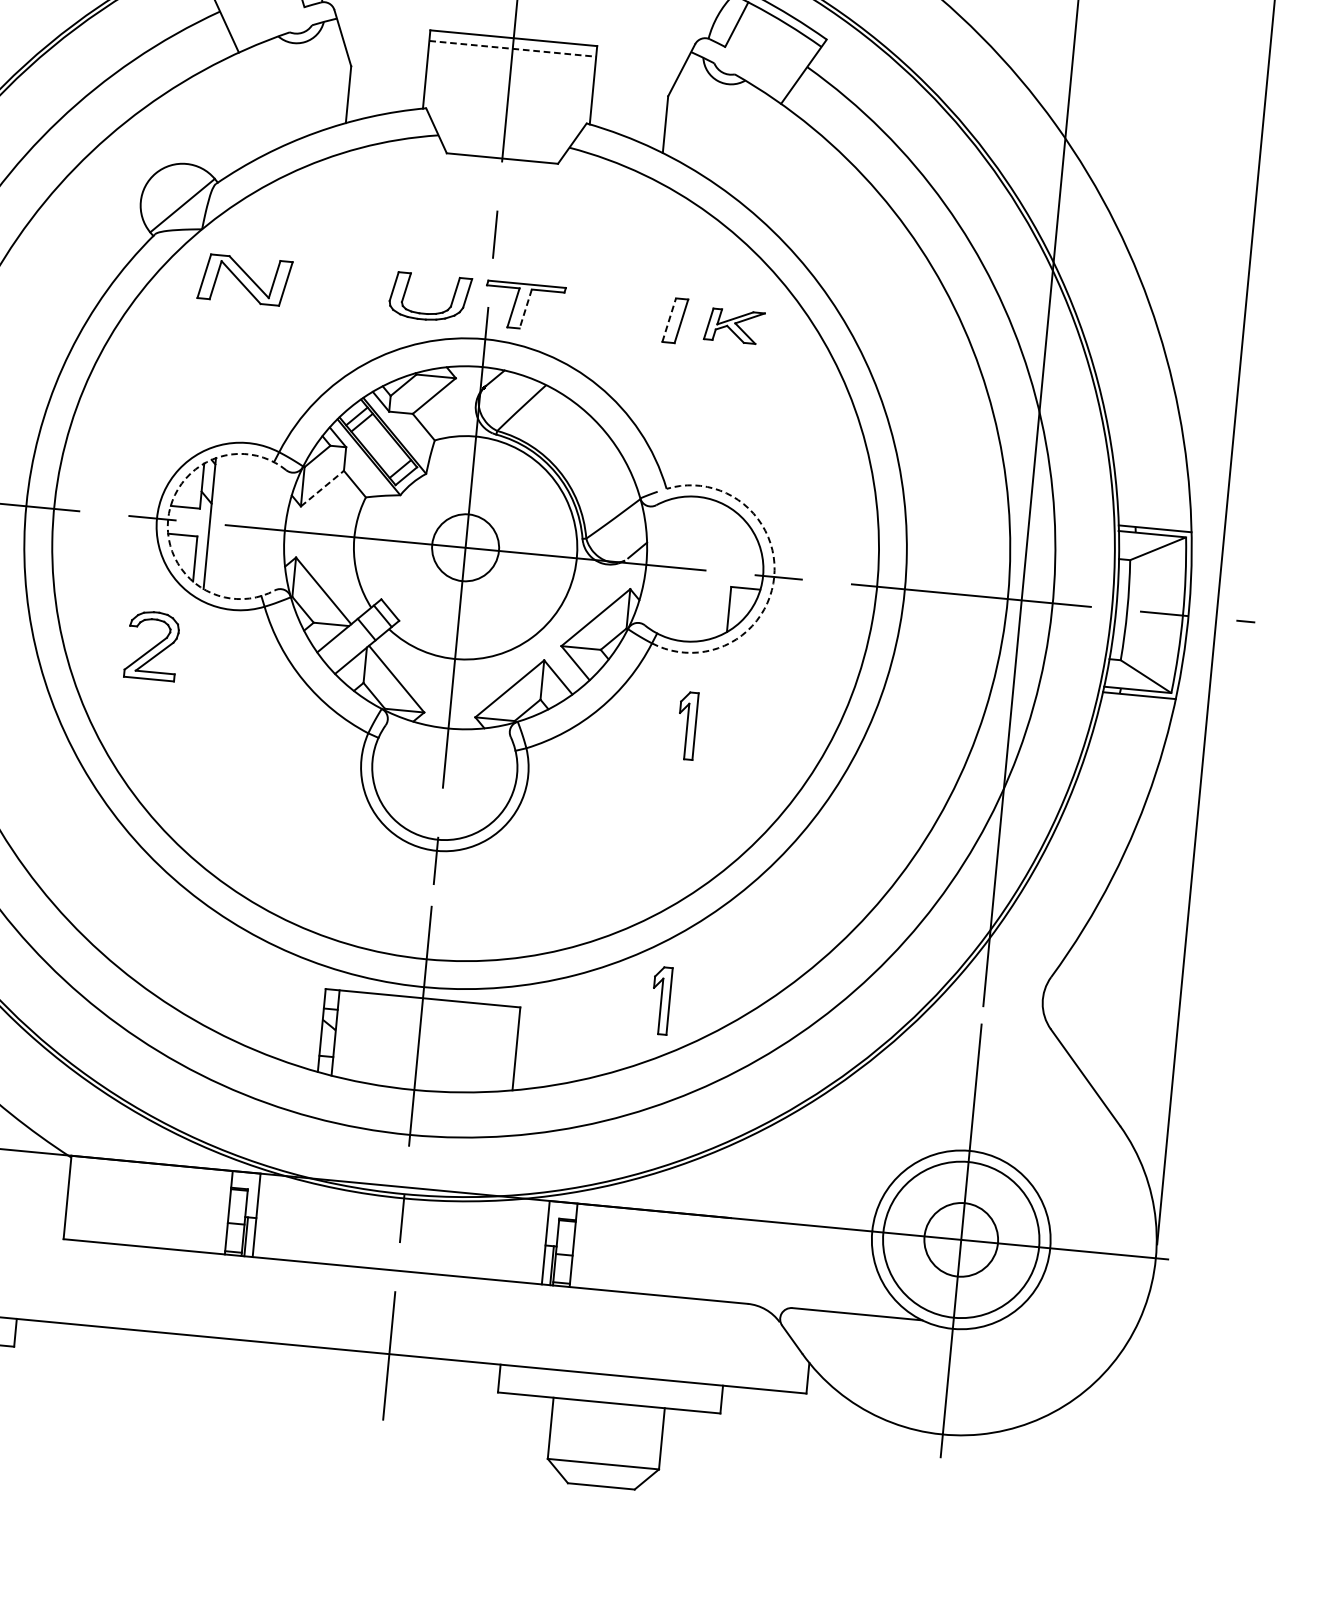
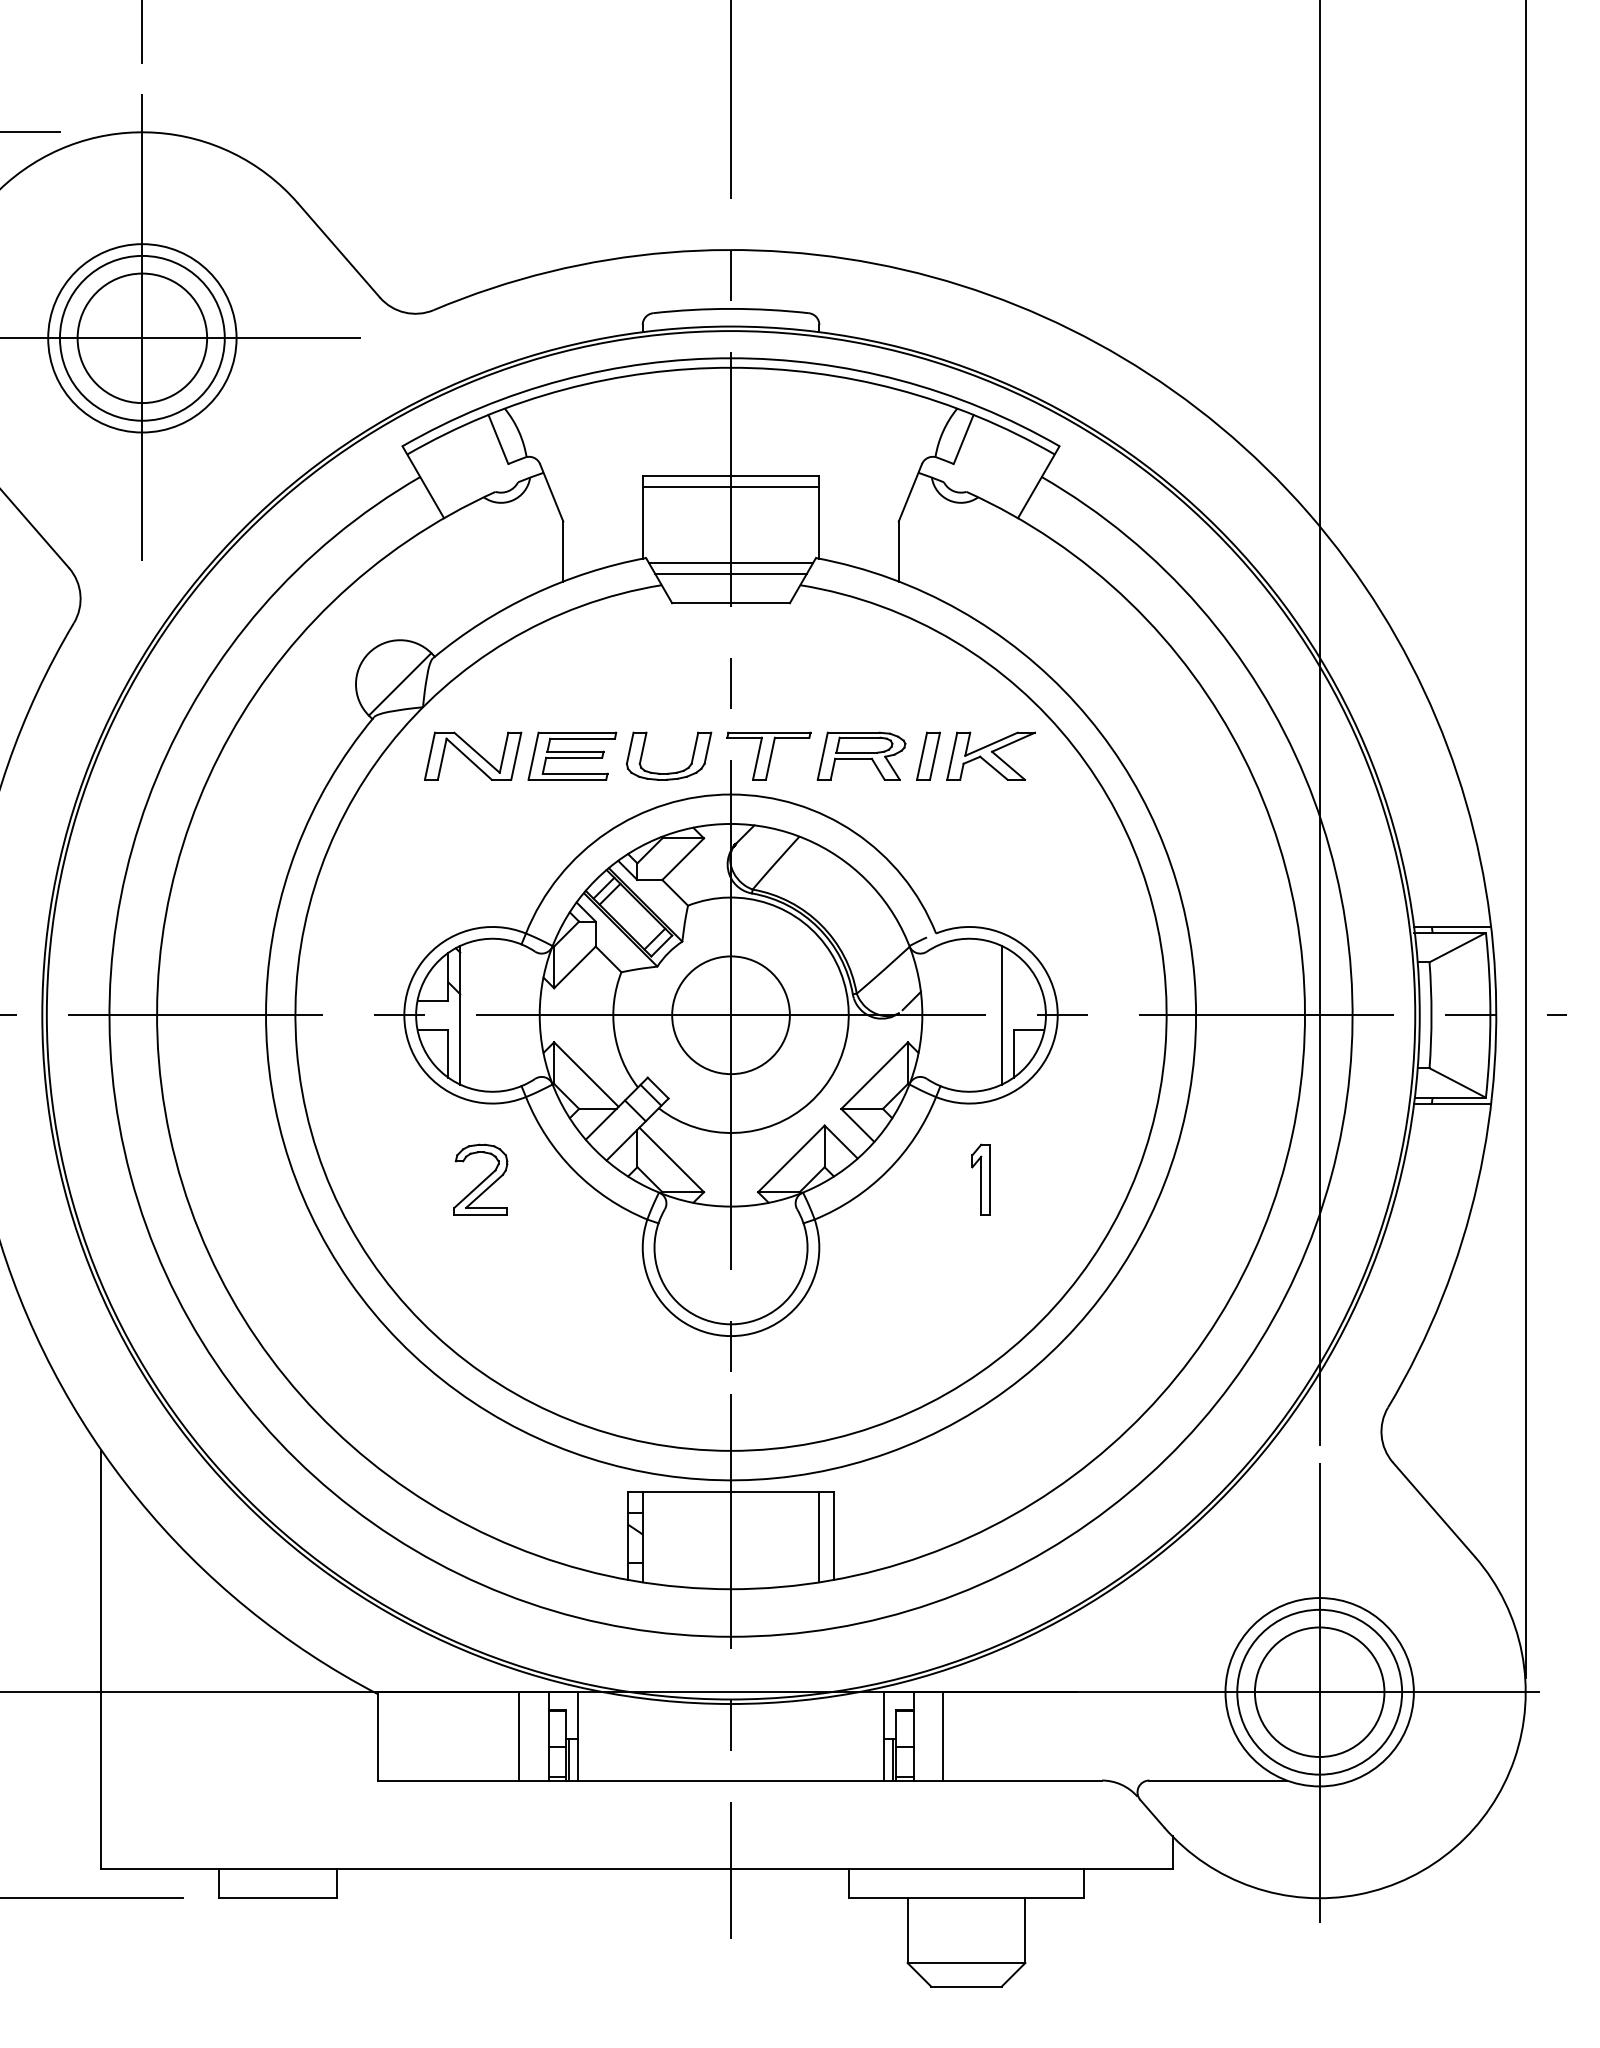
line: (513, 49) -> (731, 487), dashed -> solid
line: (505, 120) -> (730, 562), added
line: (504, 130) -> (730, 573), added
part: (339, 288) -> (572, 755), added
line: (525, 308) -> (770, 758), dashed -> solid
part: (612, 314) -> (861, 755), added
line: (669, 319) -> (922, 755), dashed -> solid
part: (733, 325) -> (990, 755), size x1.43
line: (322, 488) -> (575, 967), dashed -> solid
arc: (168, 519) -> (416, 1015), dashed -> solid
circle: (465, 547) -> (730, 1015), size x1.67
line: (721, 571) -> (1001, 1014), added
arc: (773, 577) -> (1057, 1015), dashed -> solid
part: (151, 645) -> (480, 1179), moved
part: (660, 1000) -> (980, 1470), removed
line: (502, 1049) -> (819, 1537), added
line: (201, 1210) -> (519, 1736), added
circle: (961, 1239) -> (1319, 1691), size x1.67
line: (600, 1248) -> (942, 1736), added

